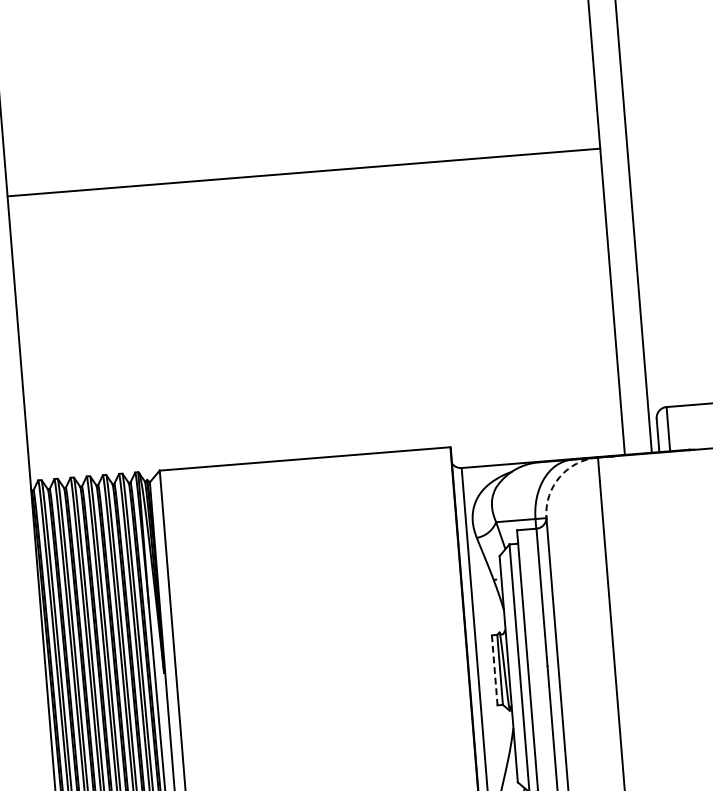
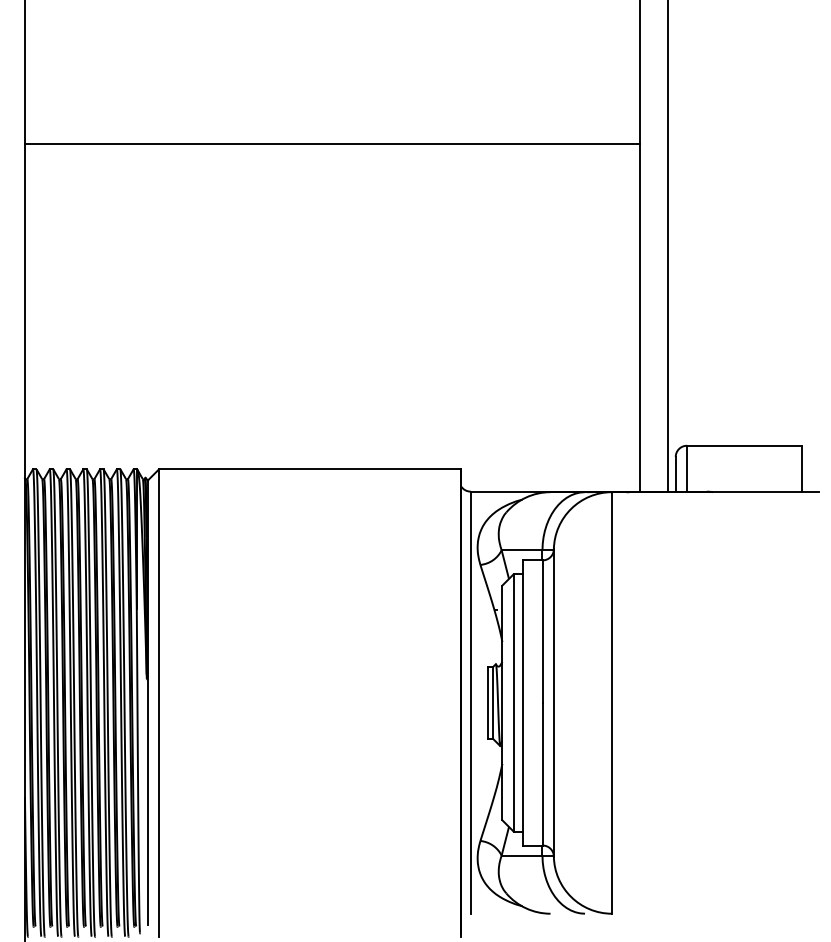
line: (302, 172) -> (331, 143), moved
arc: (560, 476) -> (571, 508), dashed -> solid
line: (494, 670) -> (487, 703), dashed -> solid

